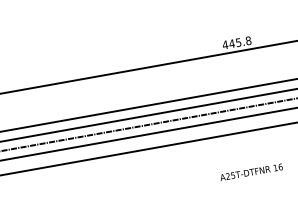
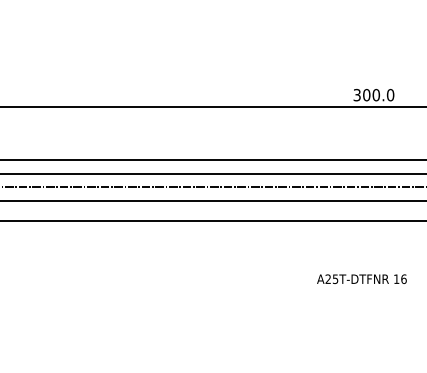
text: (236, 42) -> (373, 94), 445.8 -> 300.0

